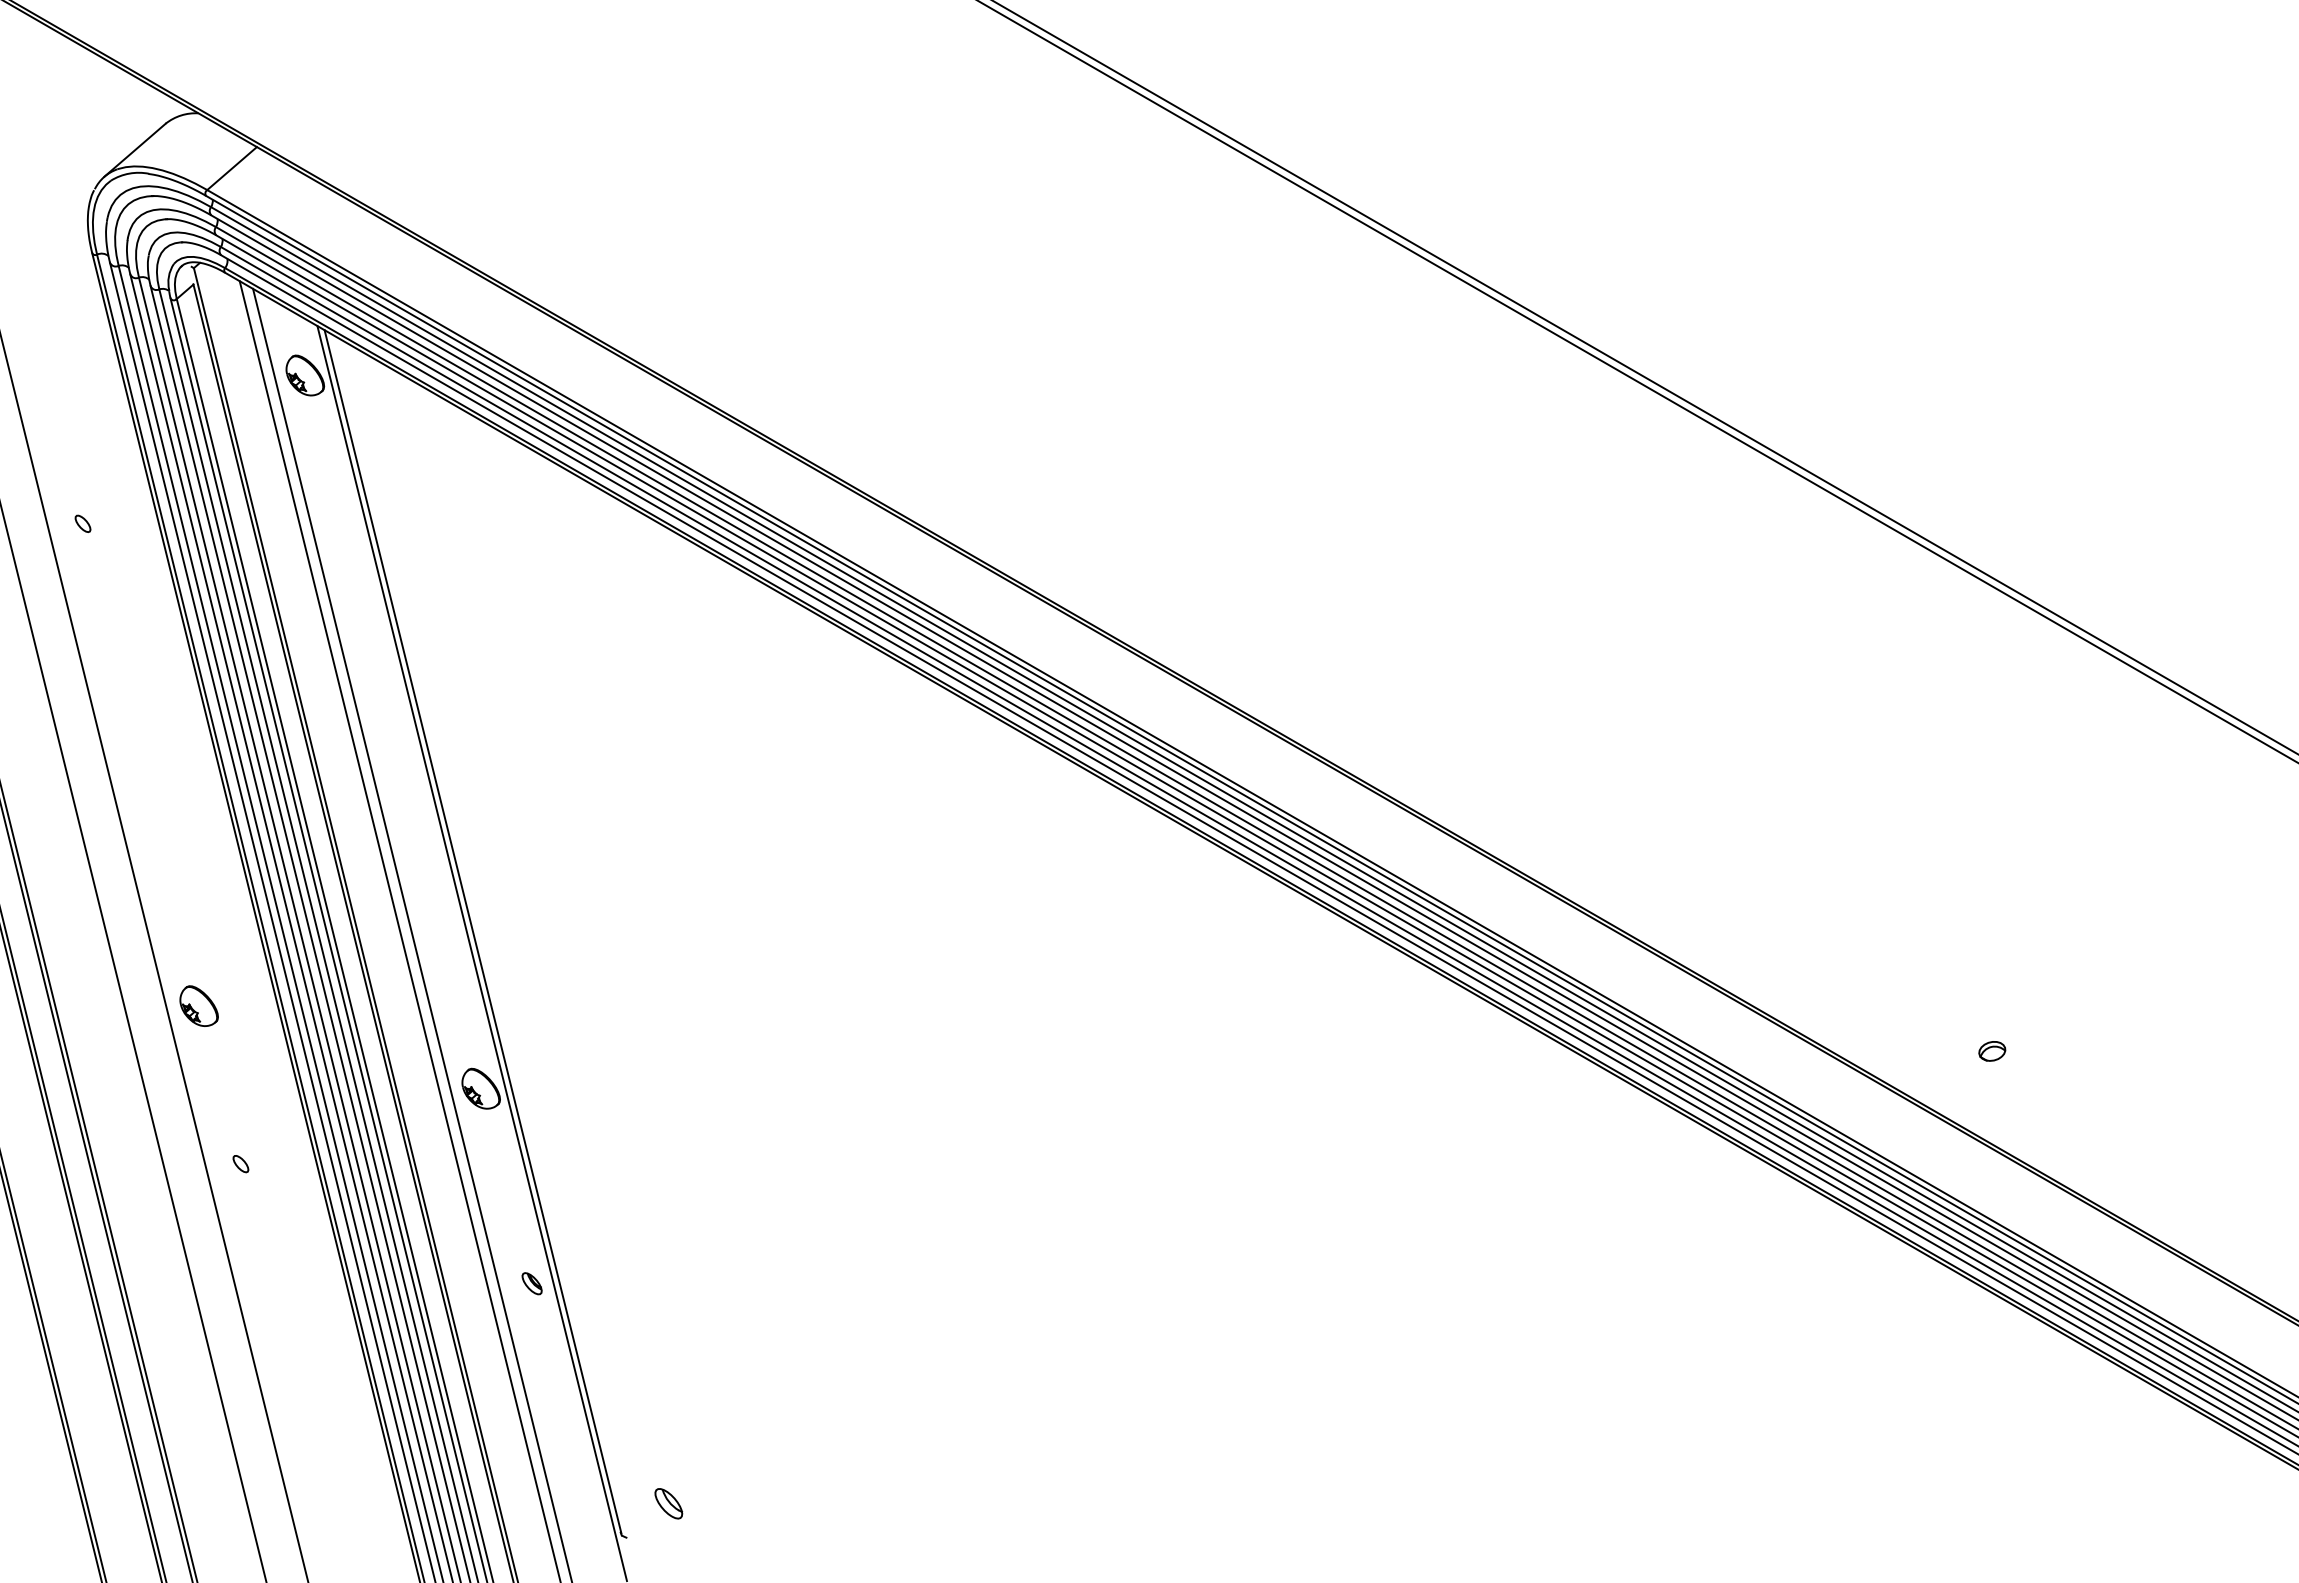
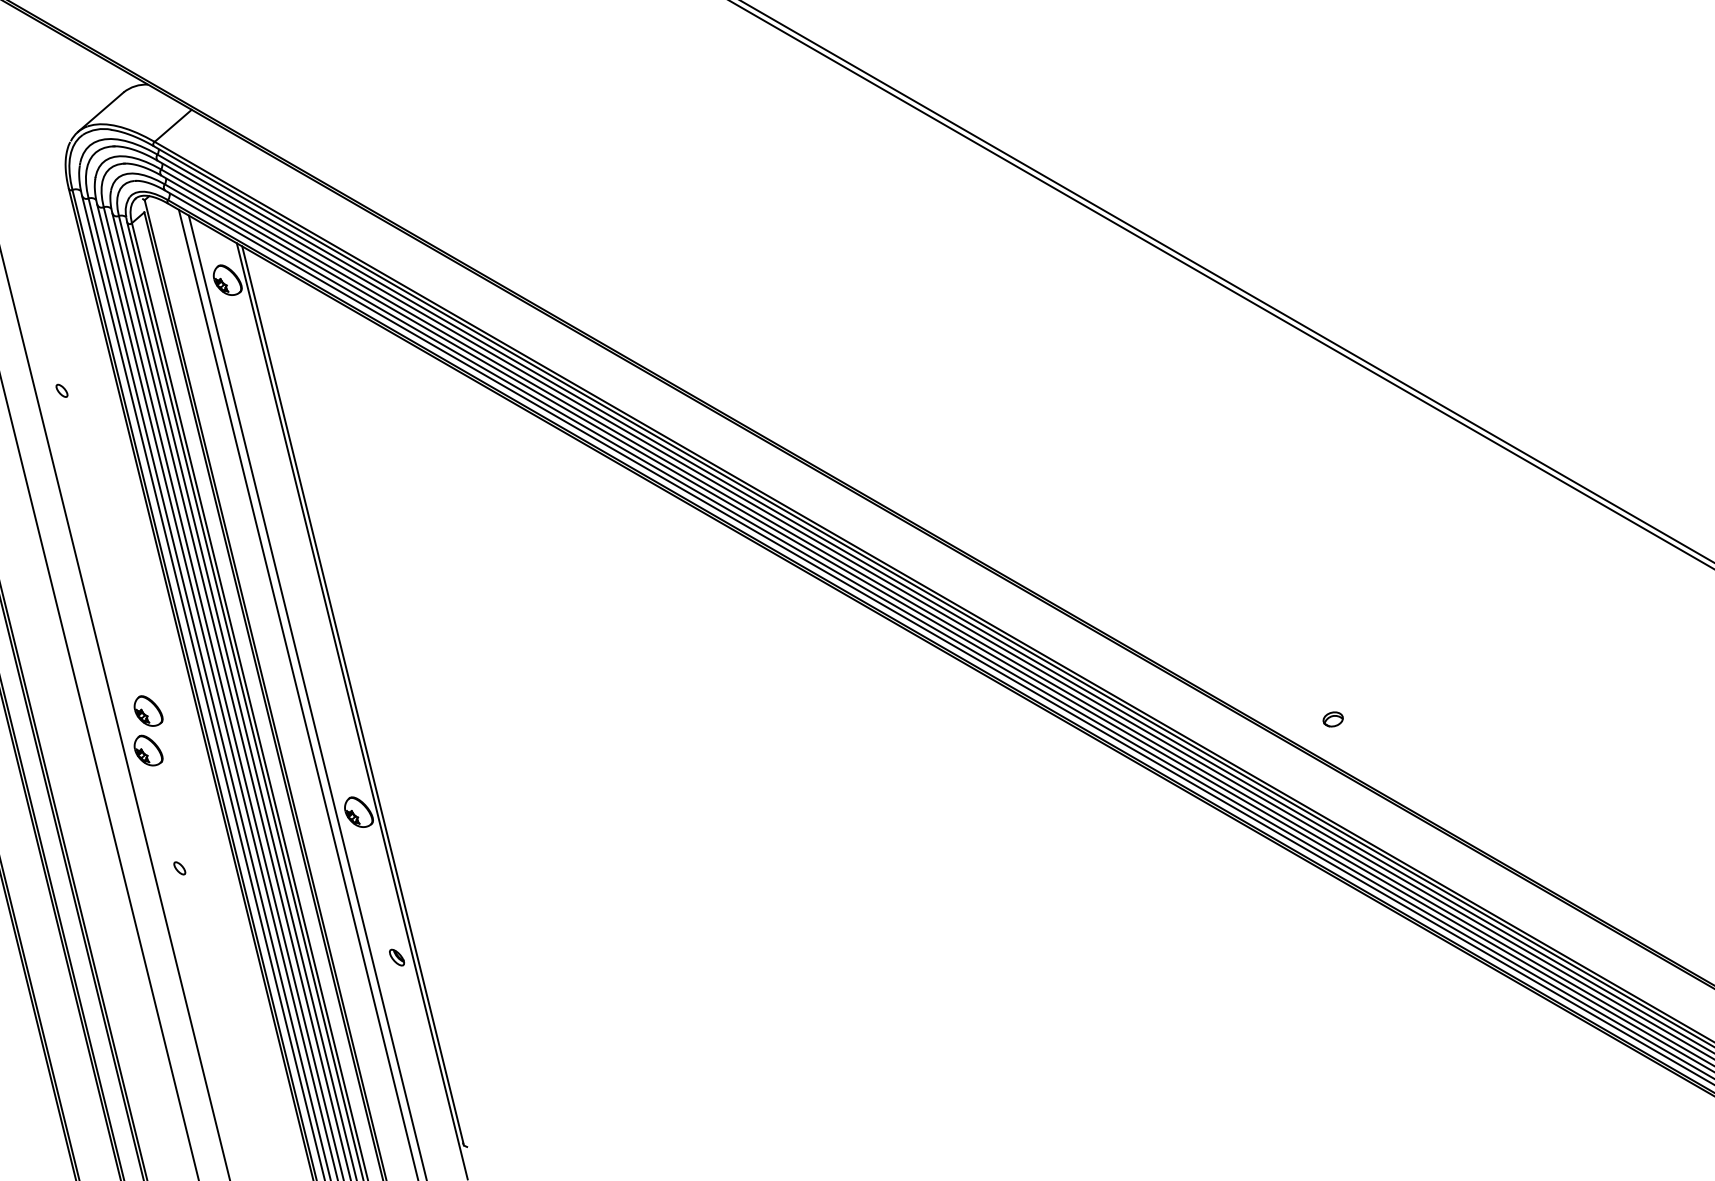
part: (198, 952) -> (148, 710), added
part: (1992, 1051) -> (1333, 719), moved
part: (668, 1503) -> (498, 1121), removed

